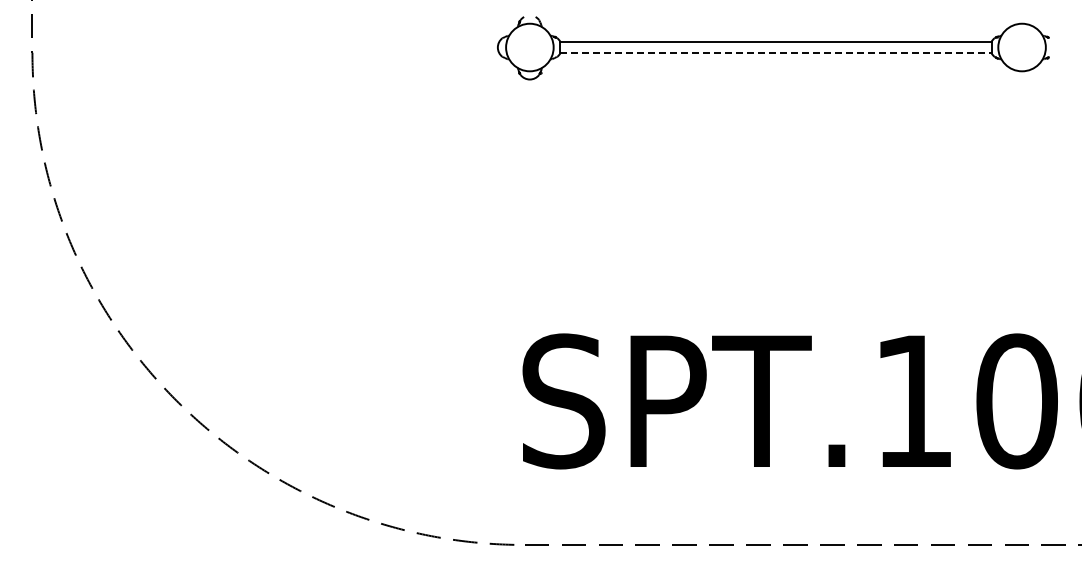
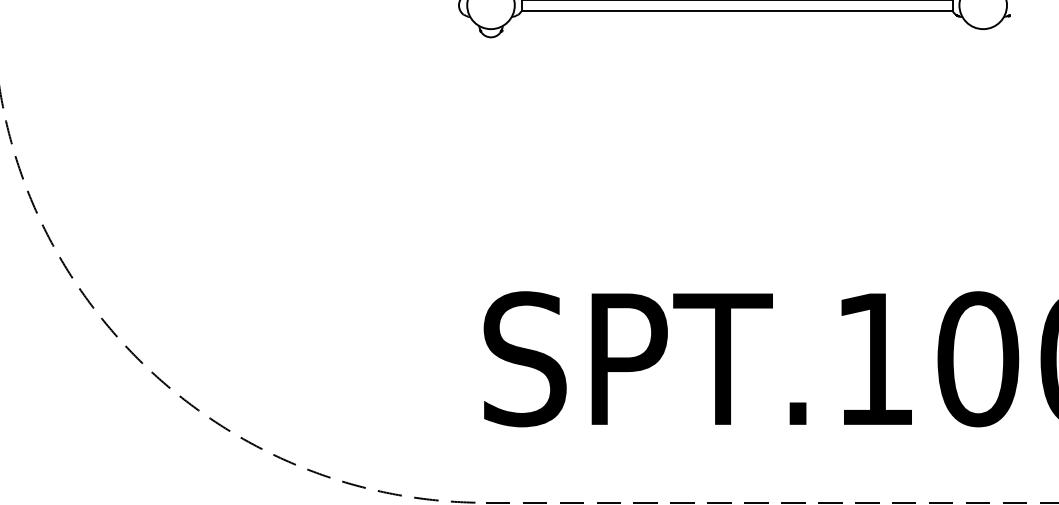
line: (775, 52) -> (736, 10), dashed -> solid

